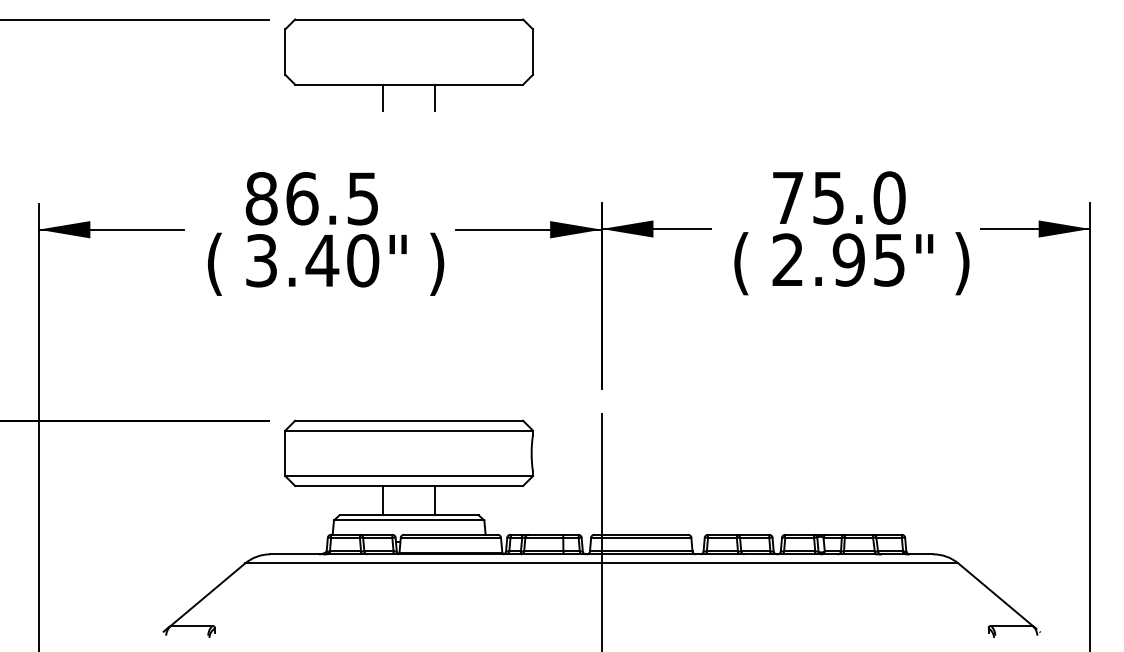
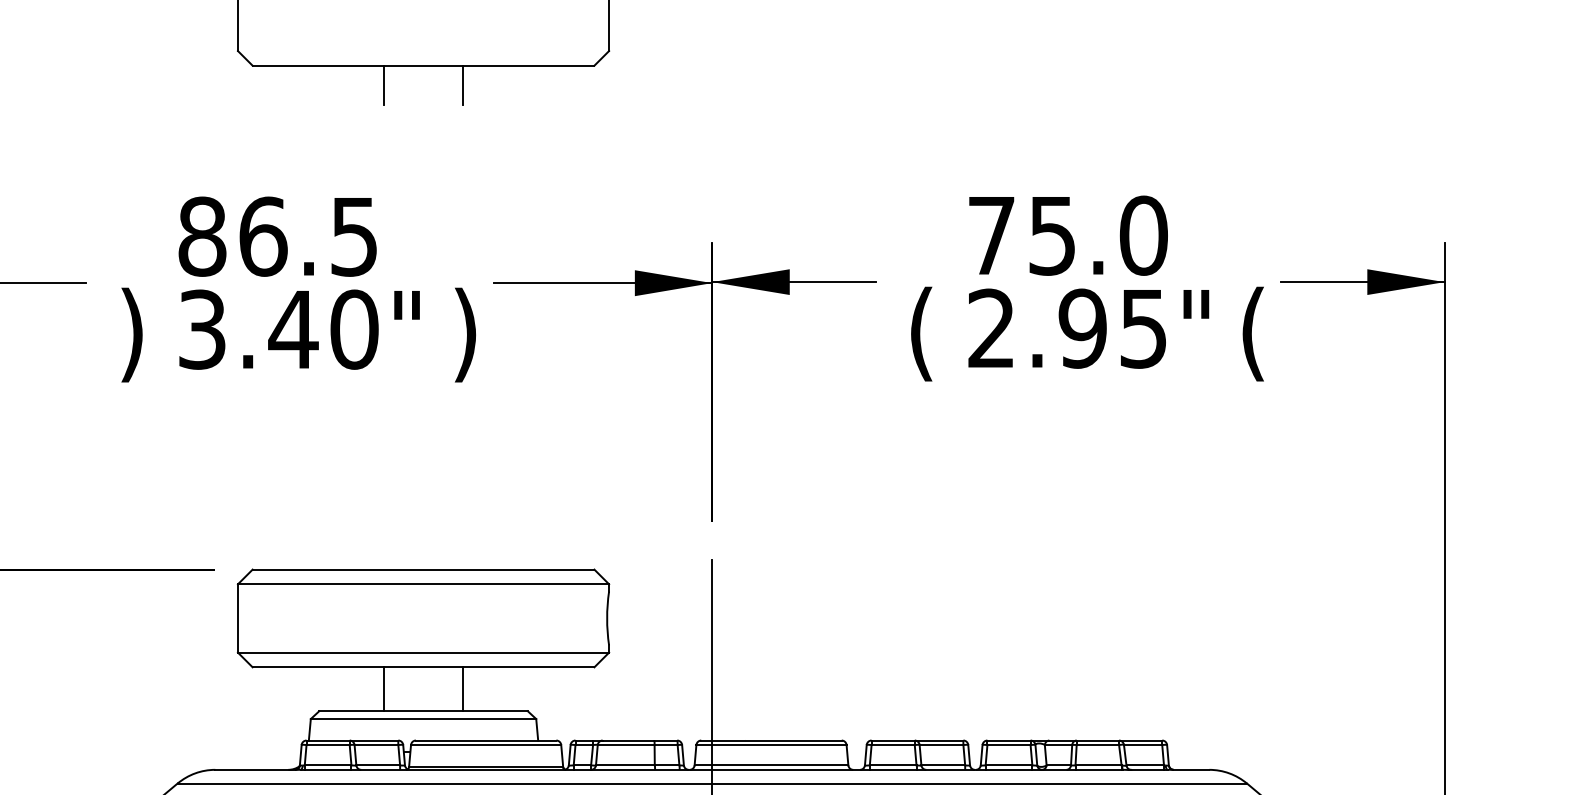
text: (214, 263) -> (131, 333), ( -> )
text: (962, 263) -> (1253, 333), ) -> (

